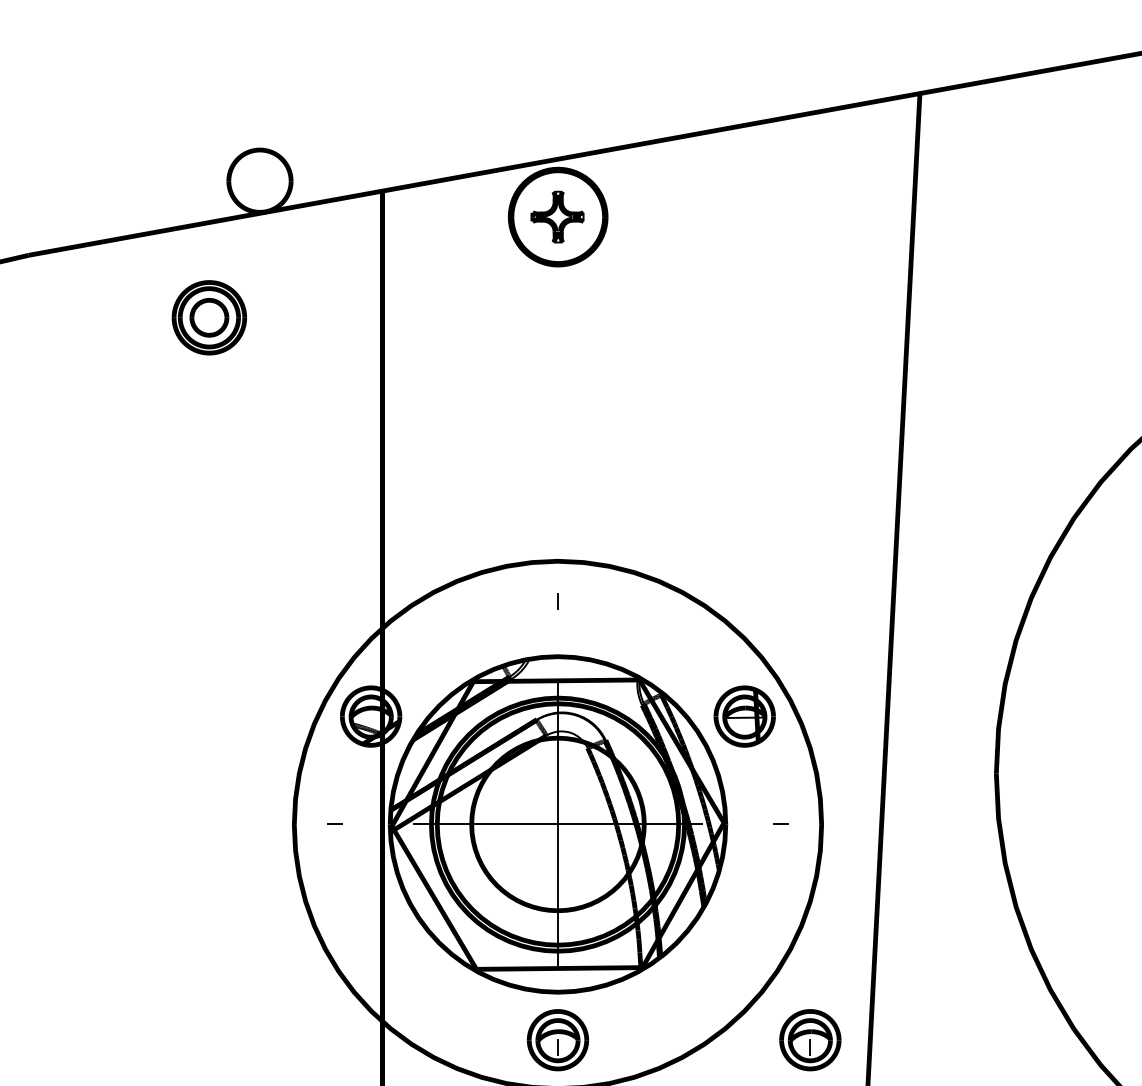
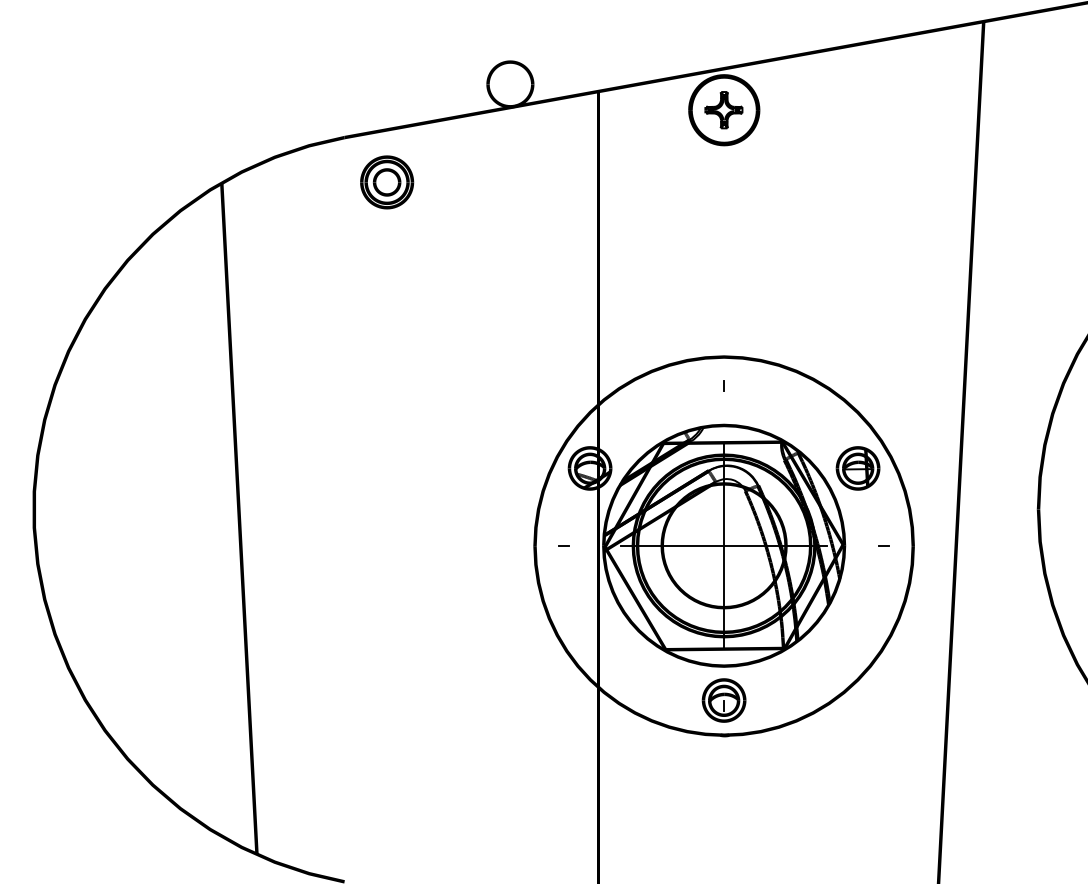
part: (209, 317) -> (387, 182), moved
part: (809, 1040) -> (904, 700), removed

